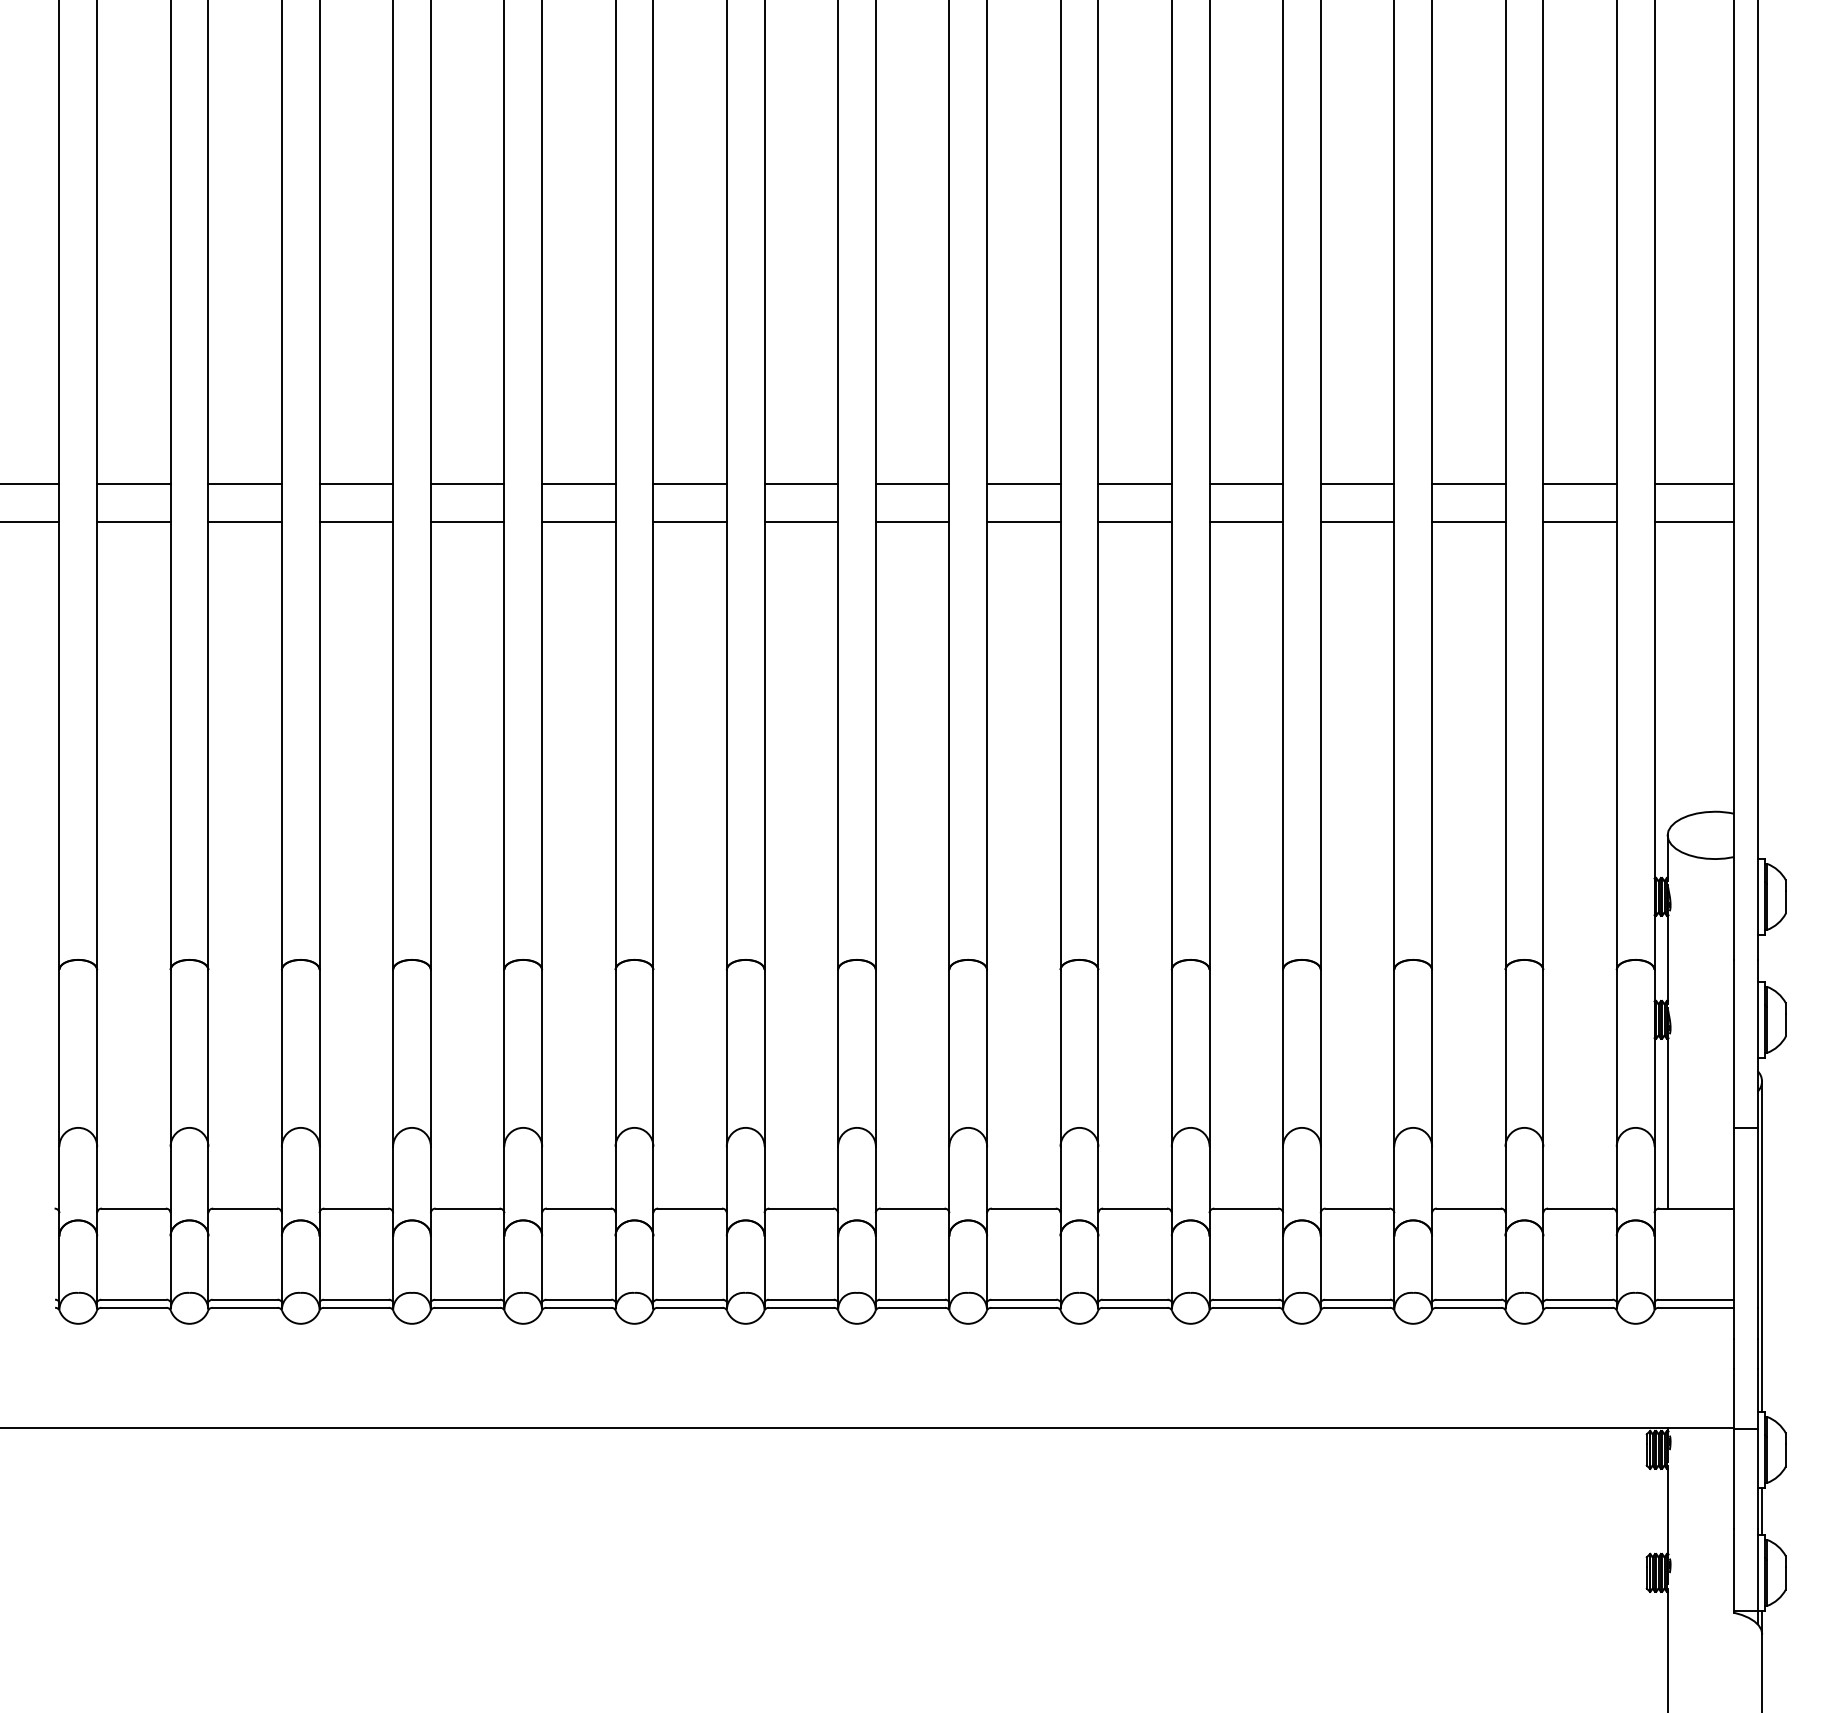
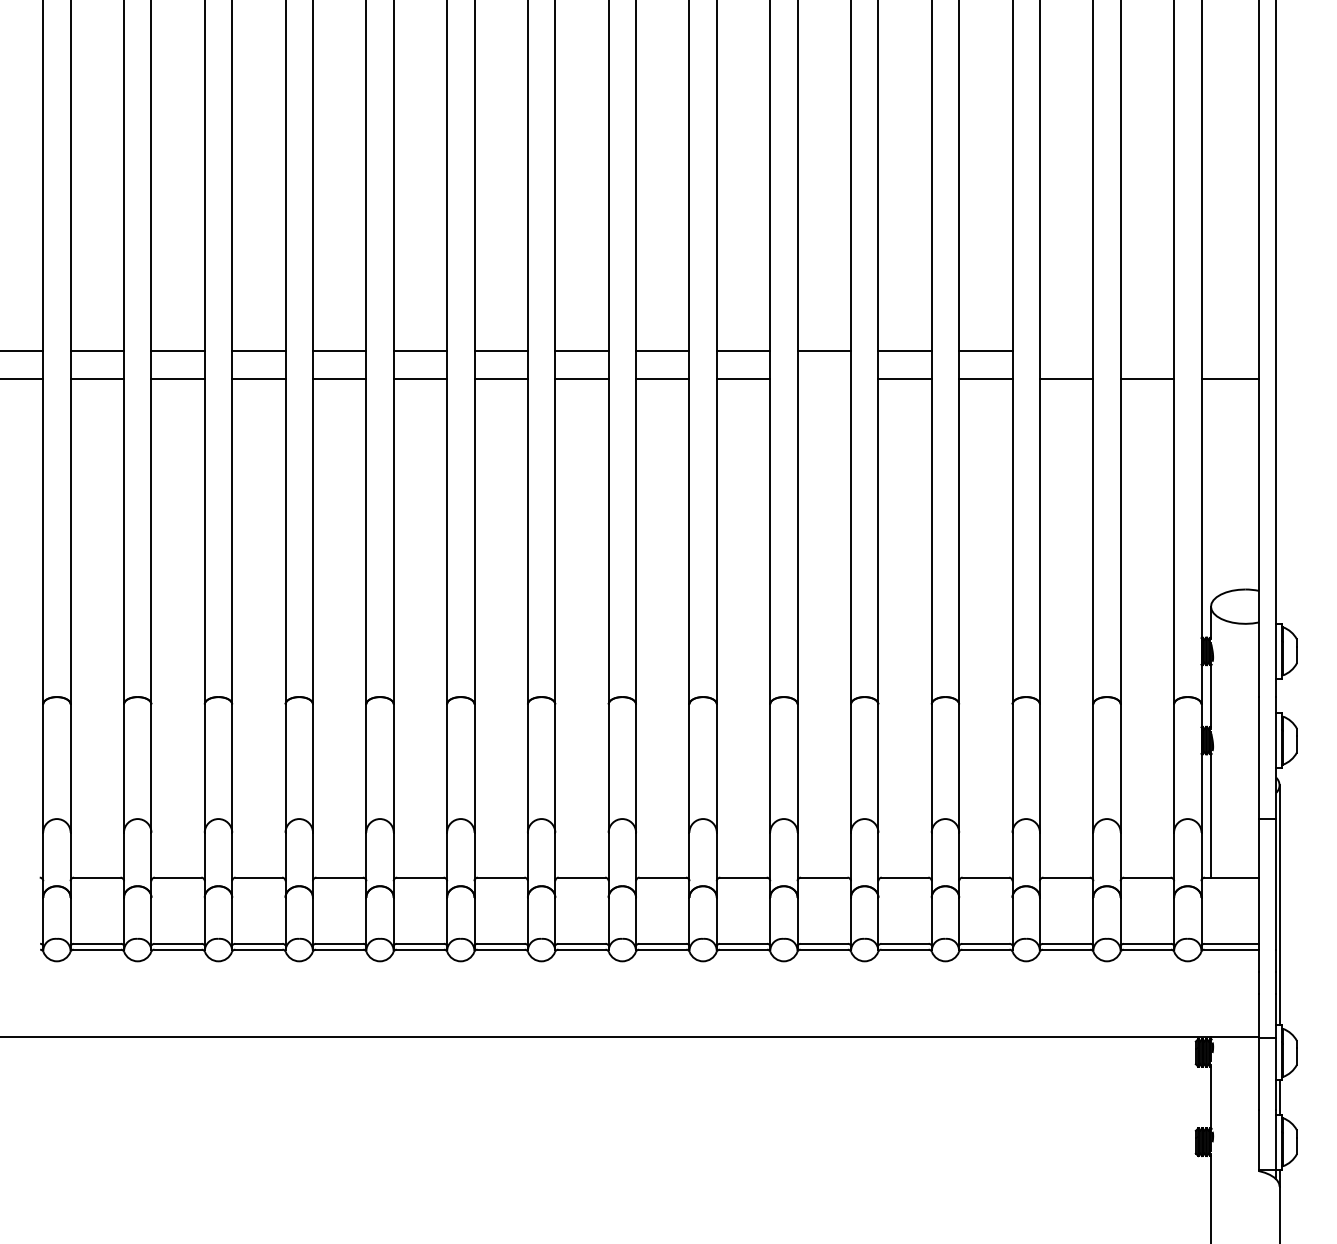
line: (1468, 483) -> (1066, 351), removed
line: (1580, 483) -> (1147, 351), removed
line: (1694, 483) -> (1230, 351), removed
line: (1133, 521) -> (823, 378), removed

